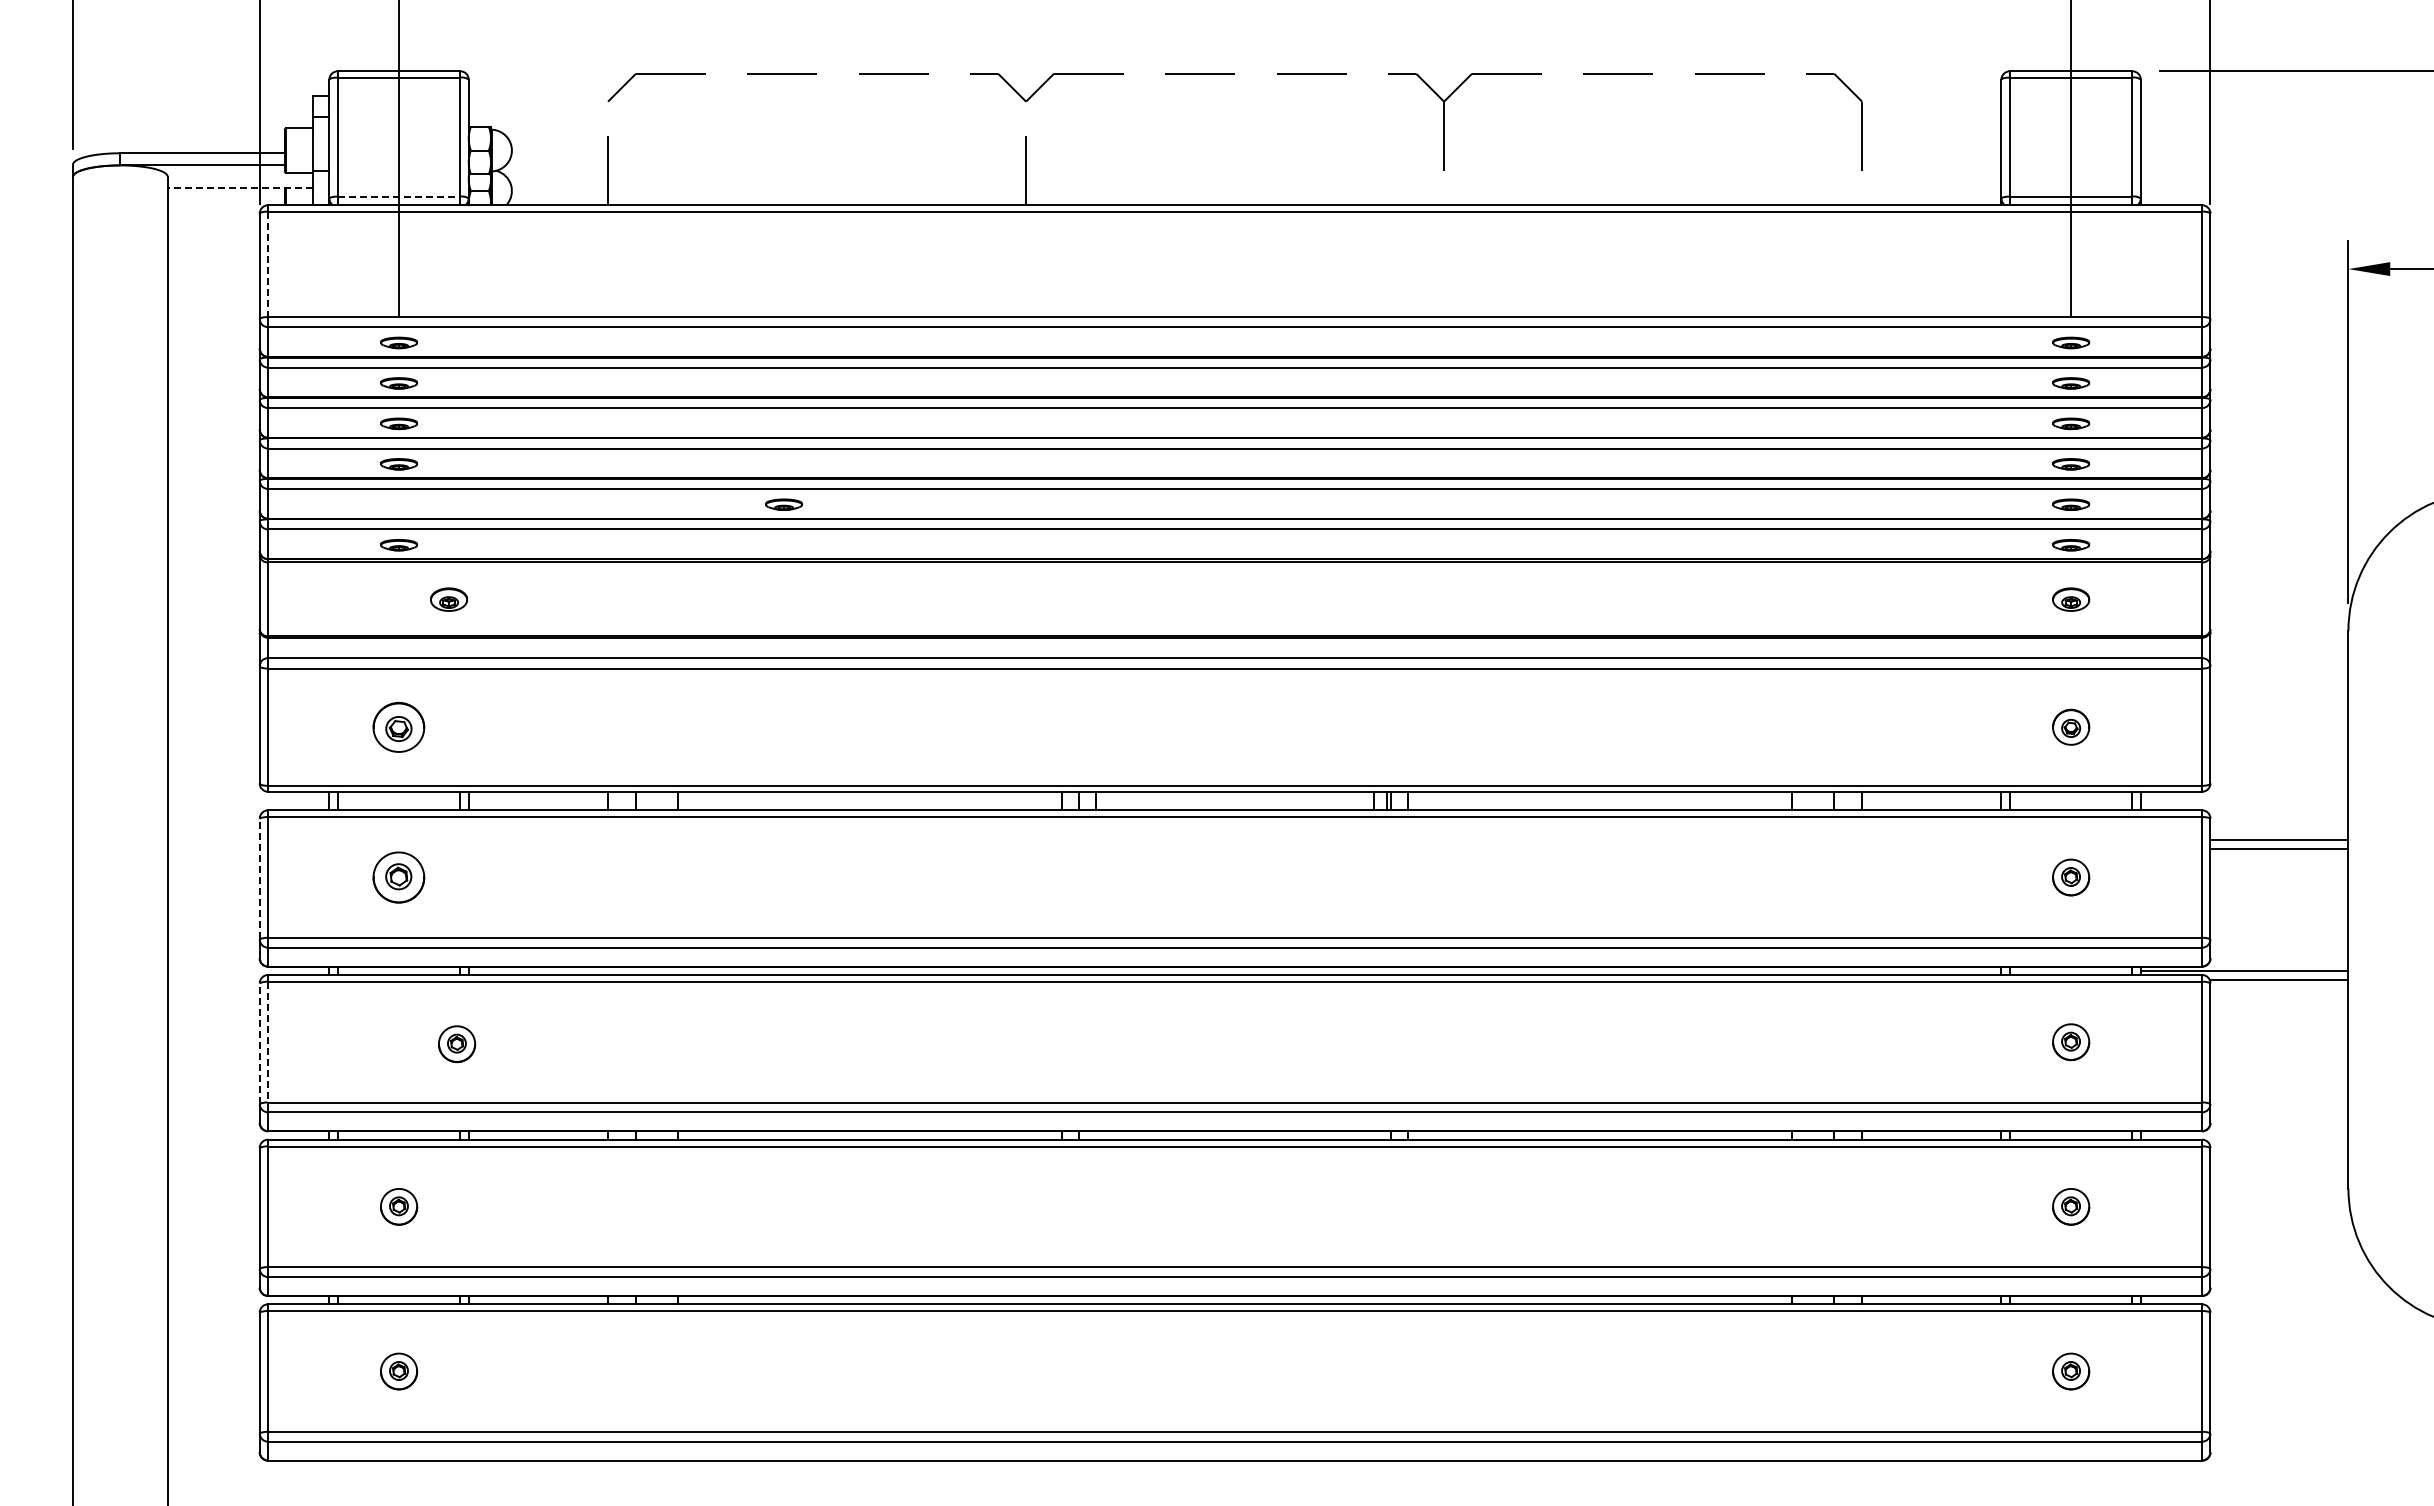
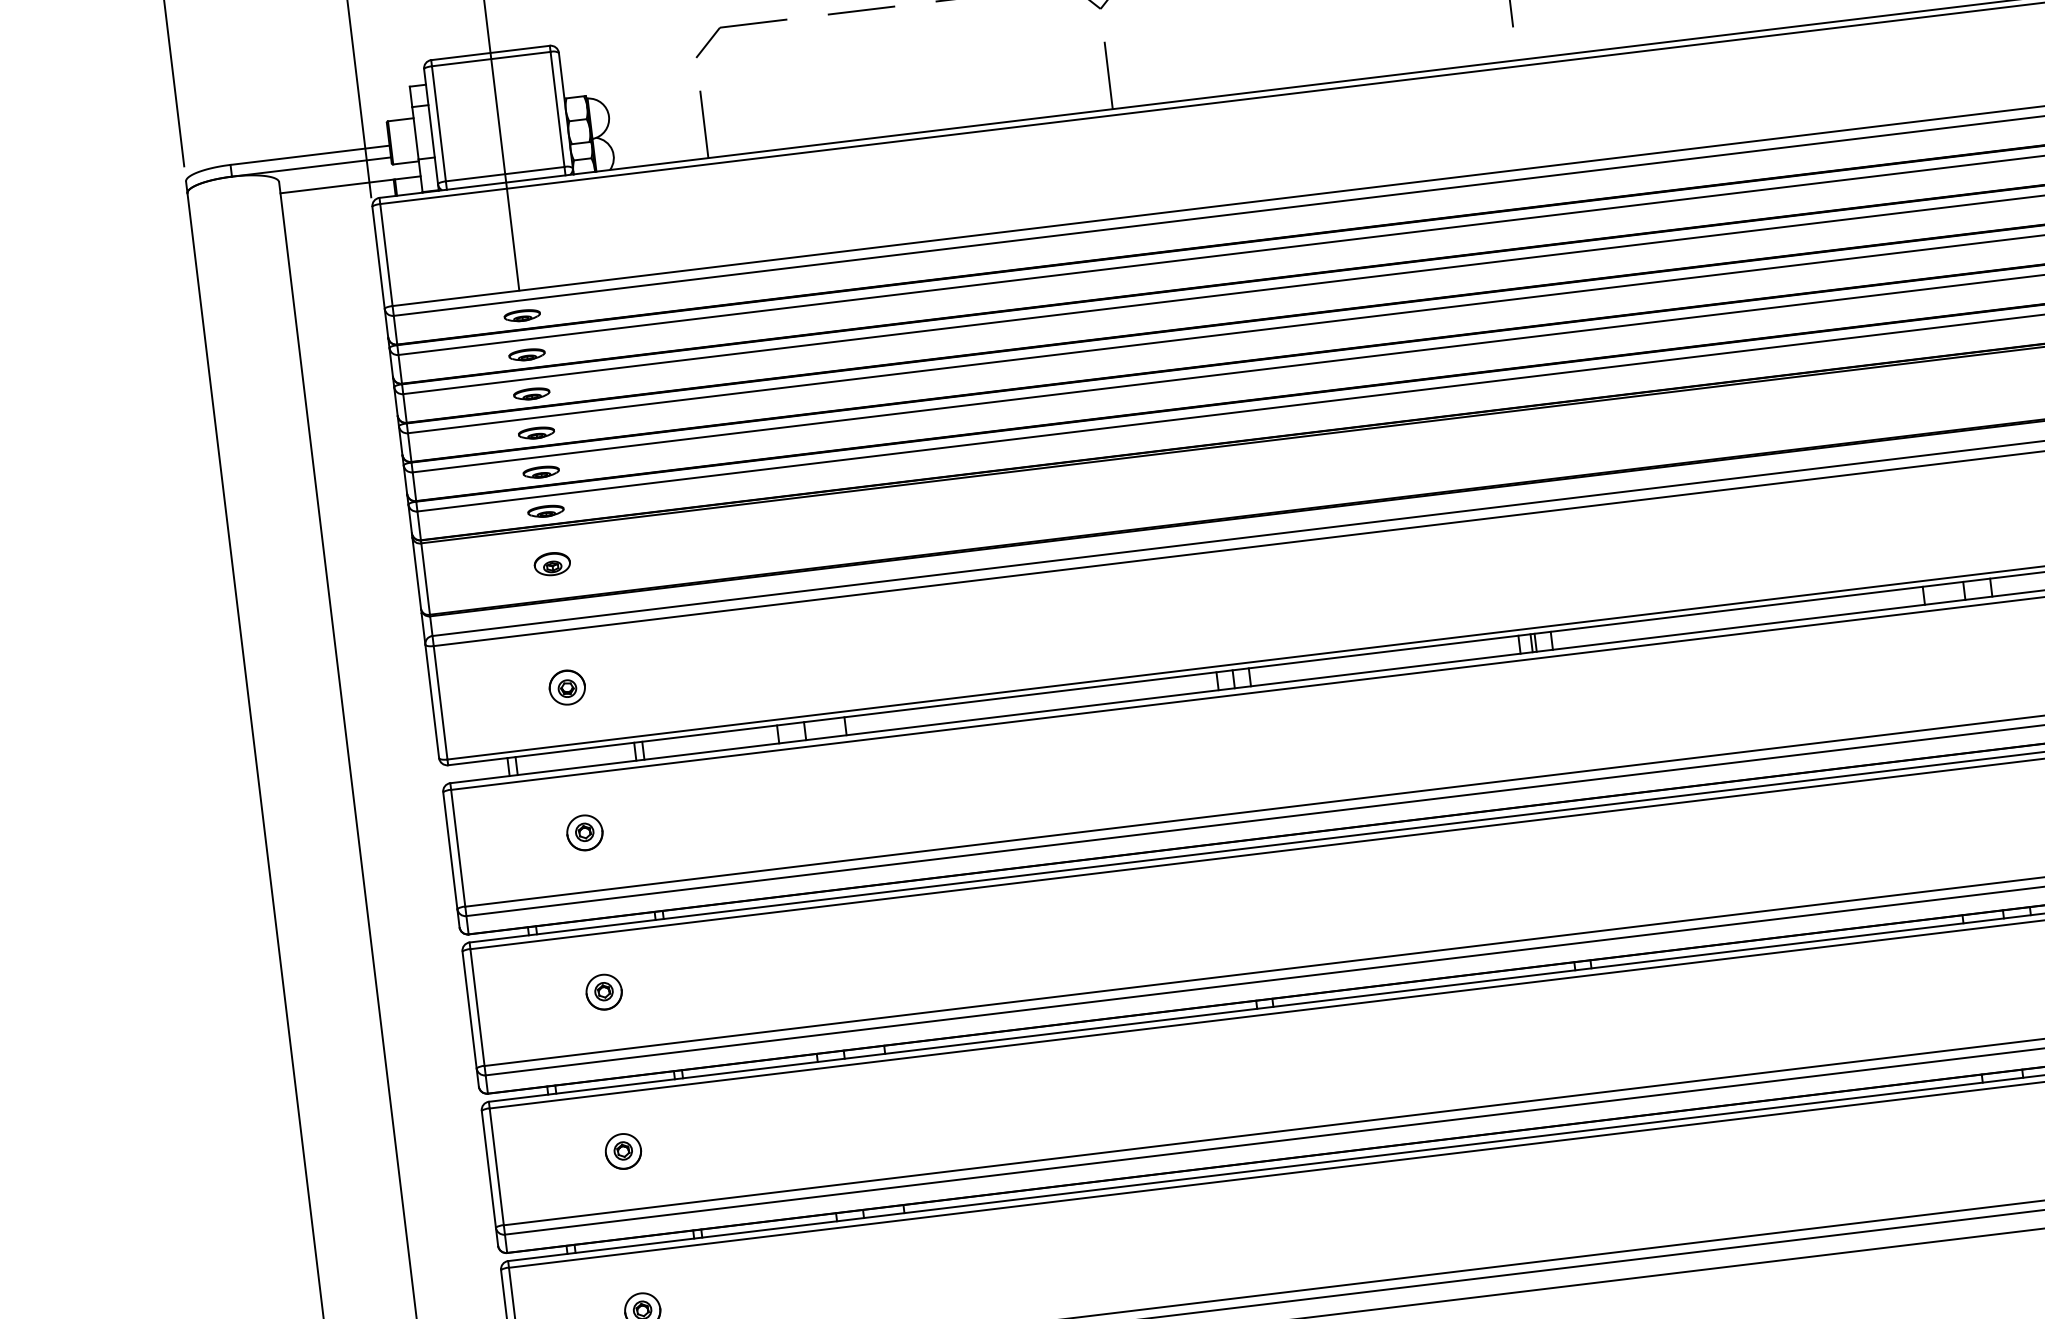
line: (239, 188) -> (349, 185), dashed -> solid
line: (399, 196) -> (505, 174), dashed -> solid
line: (268, 264) -> (386, 255), dashed -> solid
part: (783, 504) -> (540, 472), moved
part: (449, 599) -> (552, 563), moved
part: (399, 726) -> (567, 686), size x0.71
part: (399, 877) -> (585, 832), size x0.71
line: (259, 878) -> (450, 850), dashed -> solid
line: (268, 1042) -> (477, 1007), dashed -> solid
line: (259, 1043) -> (469, 1009), dashed -> solid
part: (457, 1044) -> (604, 992), moved

